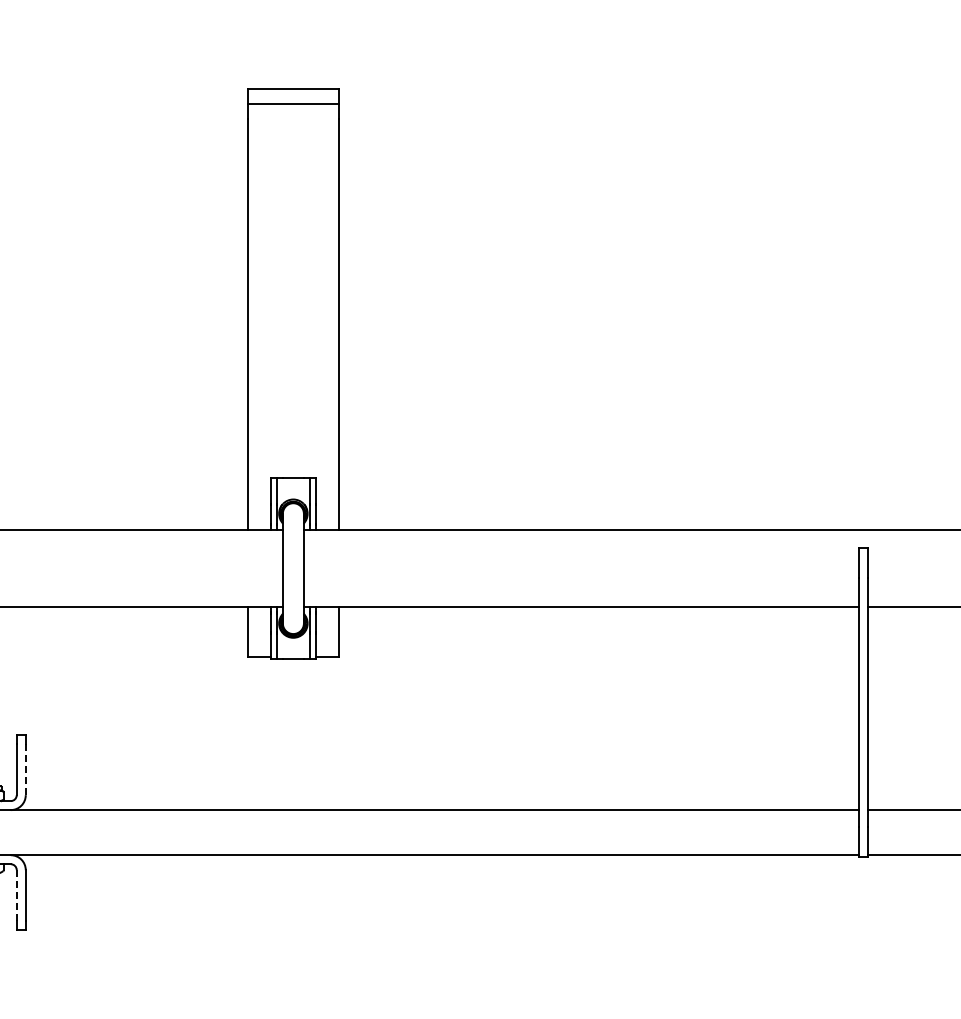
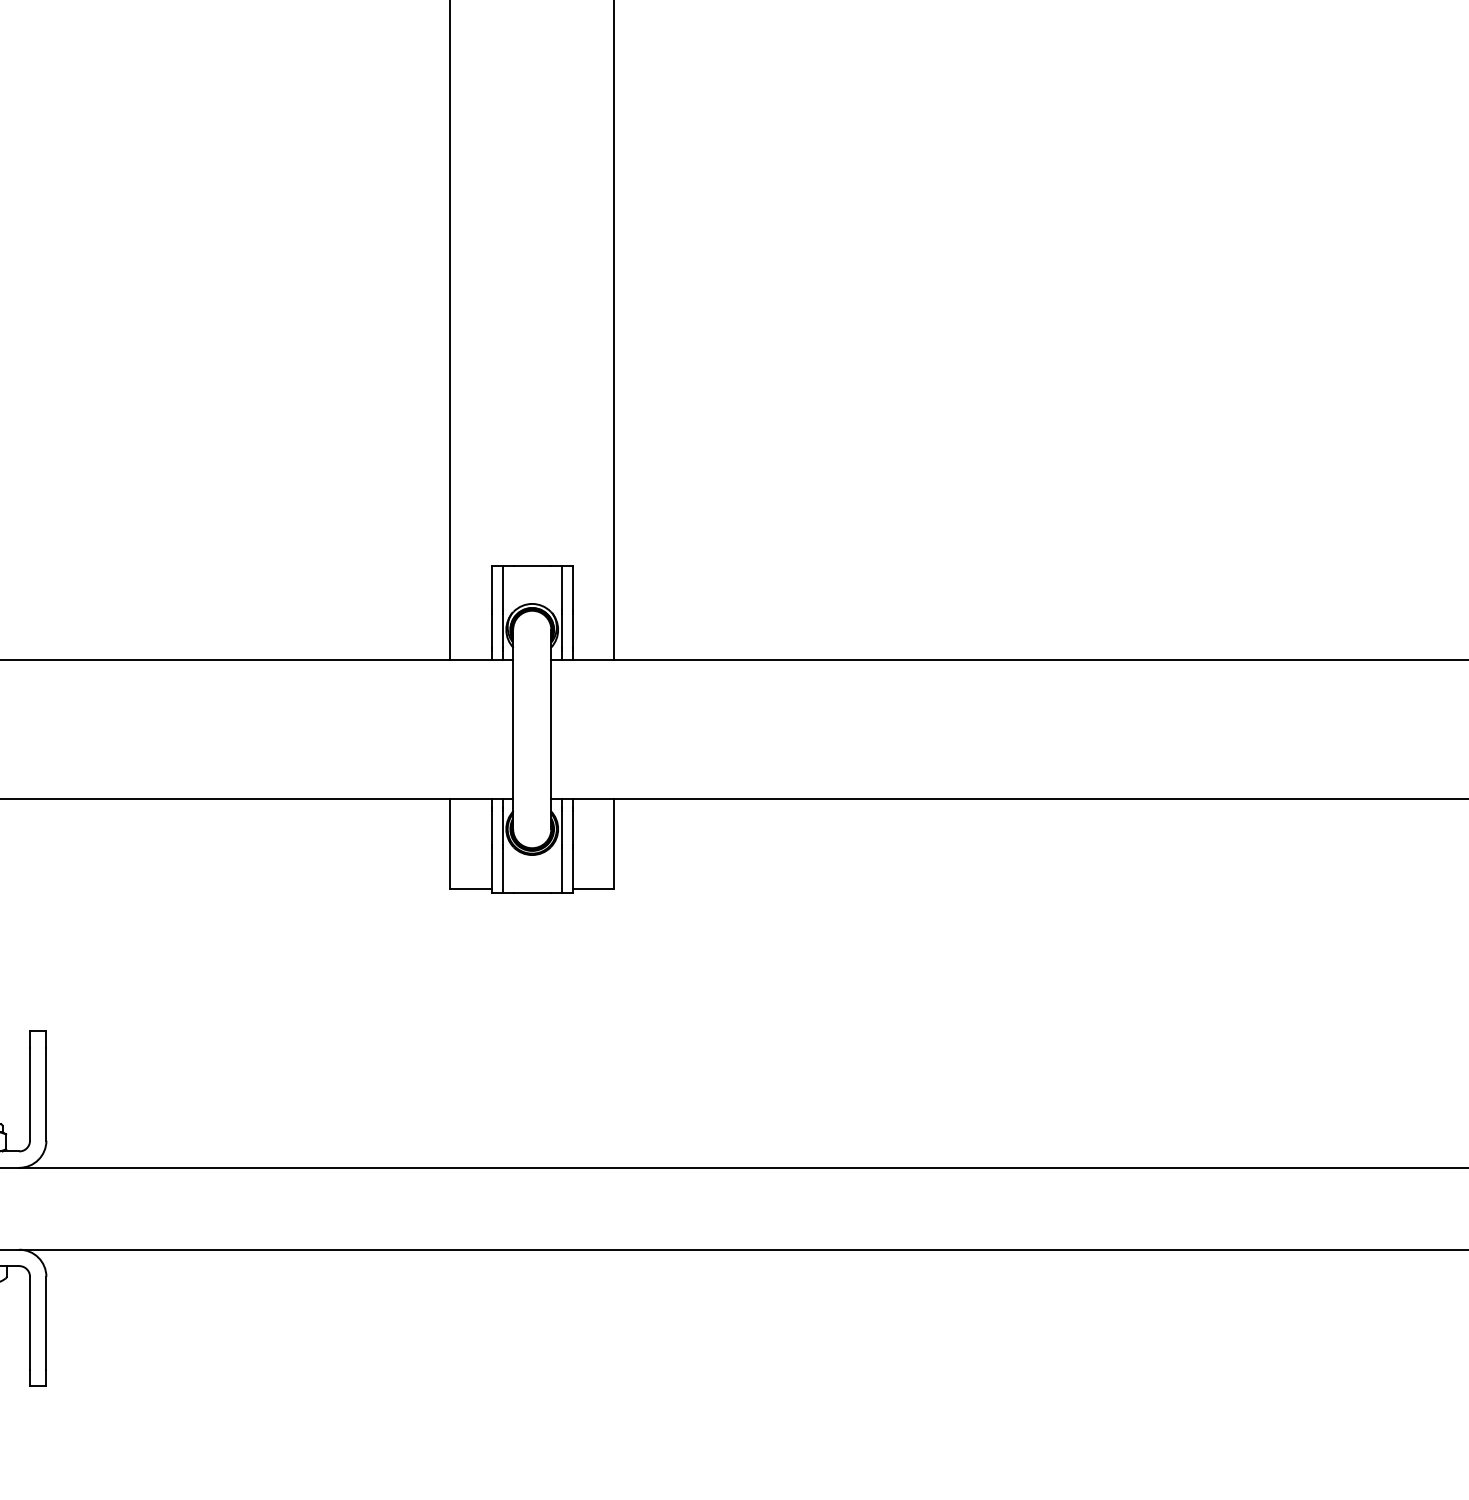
line: (25, 769) -> (45, 1094), dashed -> solid
line: (16, 895) -> (29, 1322), dashed -> solid

